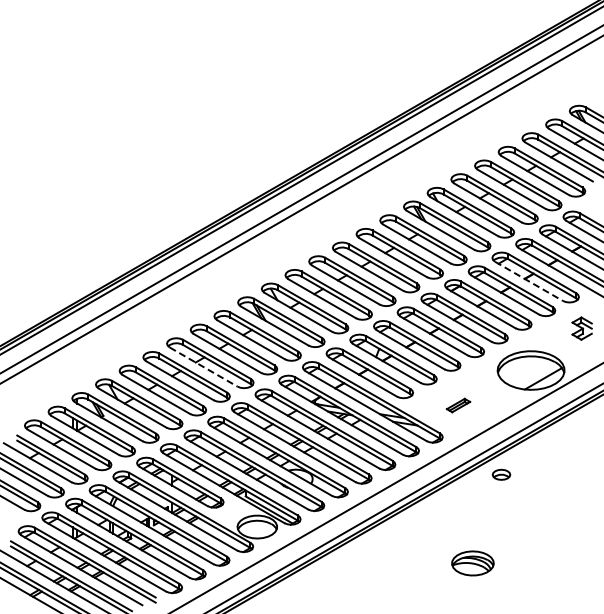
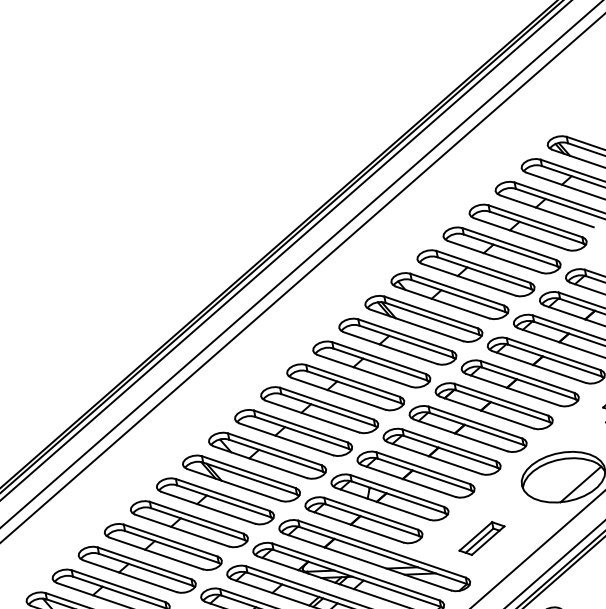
line: (529, 281) -> (539, 367), dashed -> solid
line: (204, 367) -> (157, 553), dashed -> solid
part: (458, 405) -> (481, 538), size x1.67

